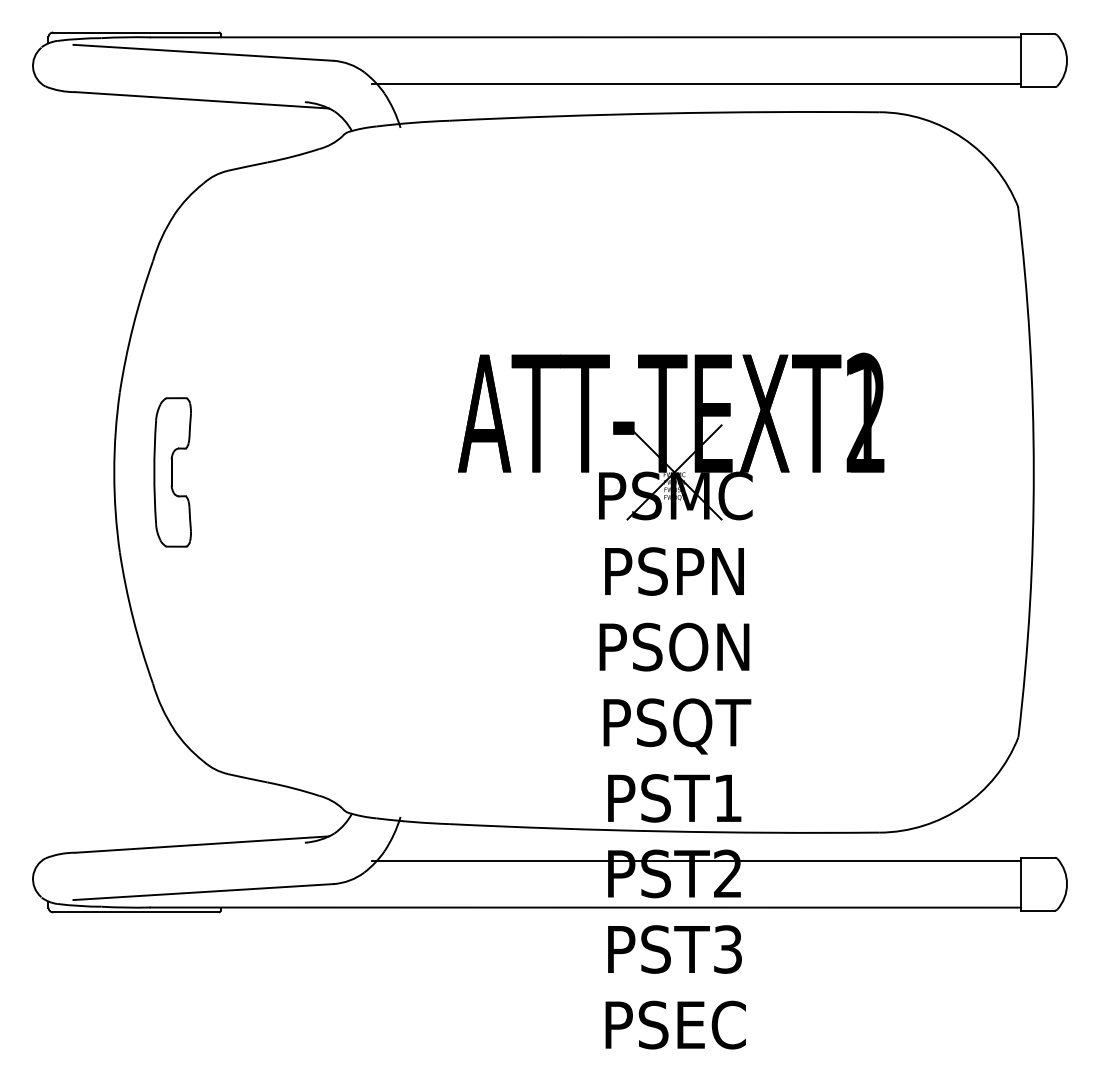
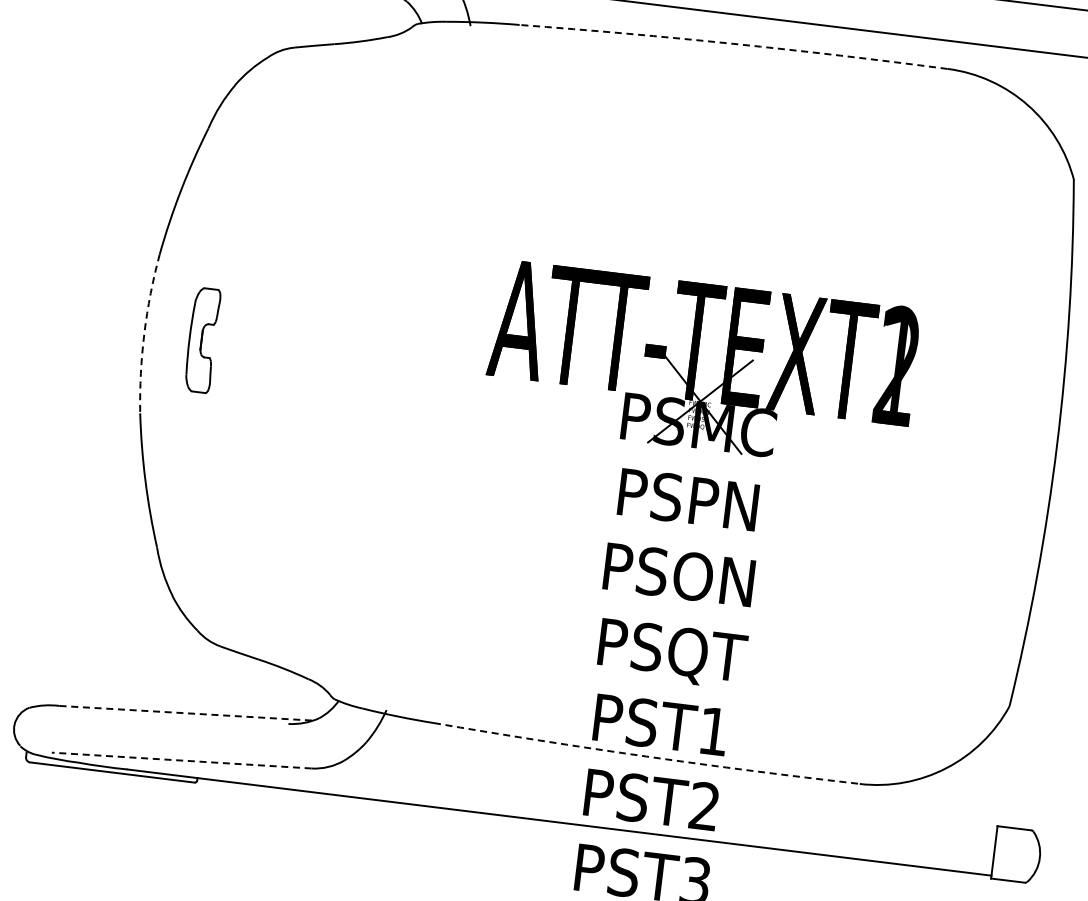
arc: (664, 113) -> (734, 43), solid -> dashed
arc: (114, 472) -> (144, 333), solid -> dashed
part: (172, 472) -> (202, 340), size x0.7
arc: (664, 831) -> (646, 756), solid -> dashed
line: (202, 844) -> (186, 713), solid -> dashed
line: (696, 860) -> (675, 789), removed
line: (202, 892) -> (180, 760), solid -> dashed

